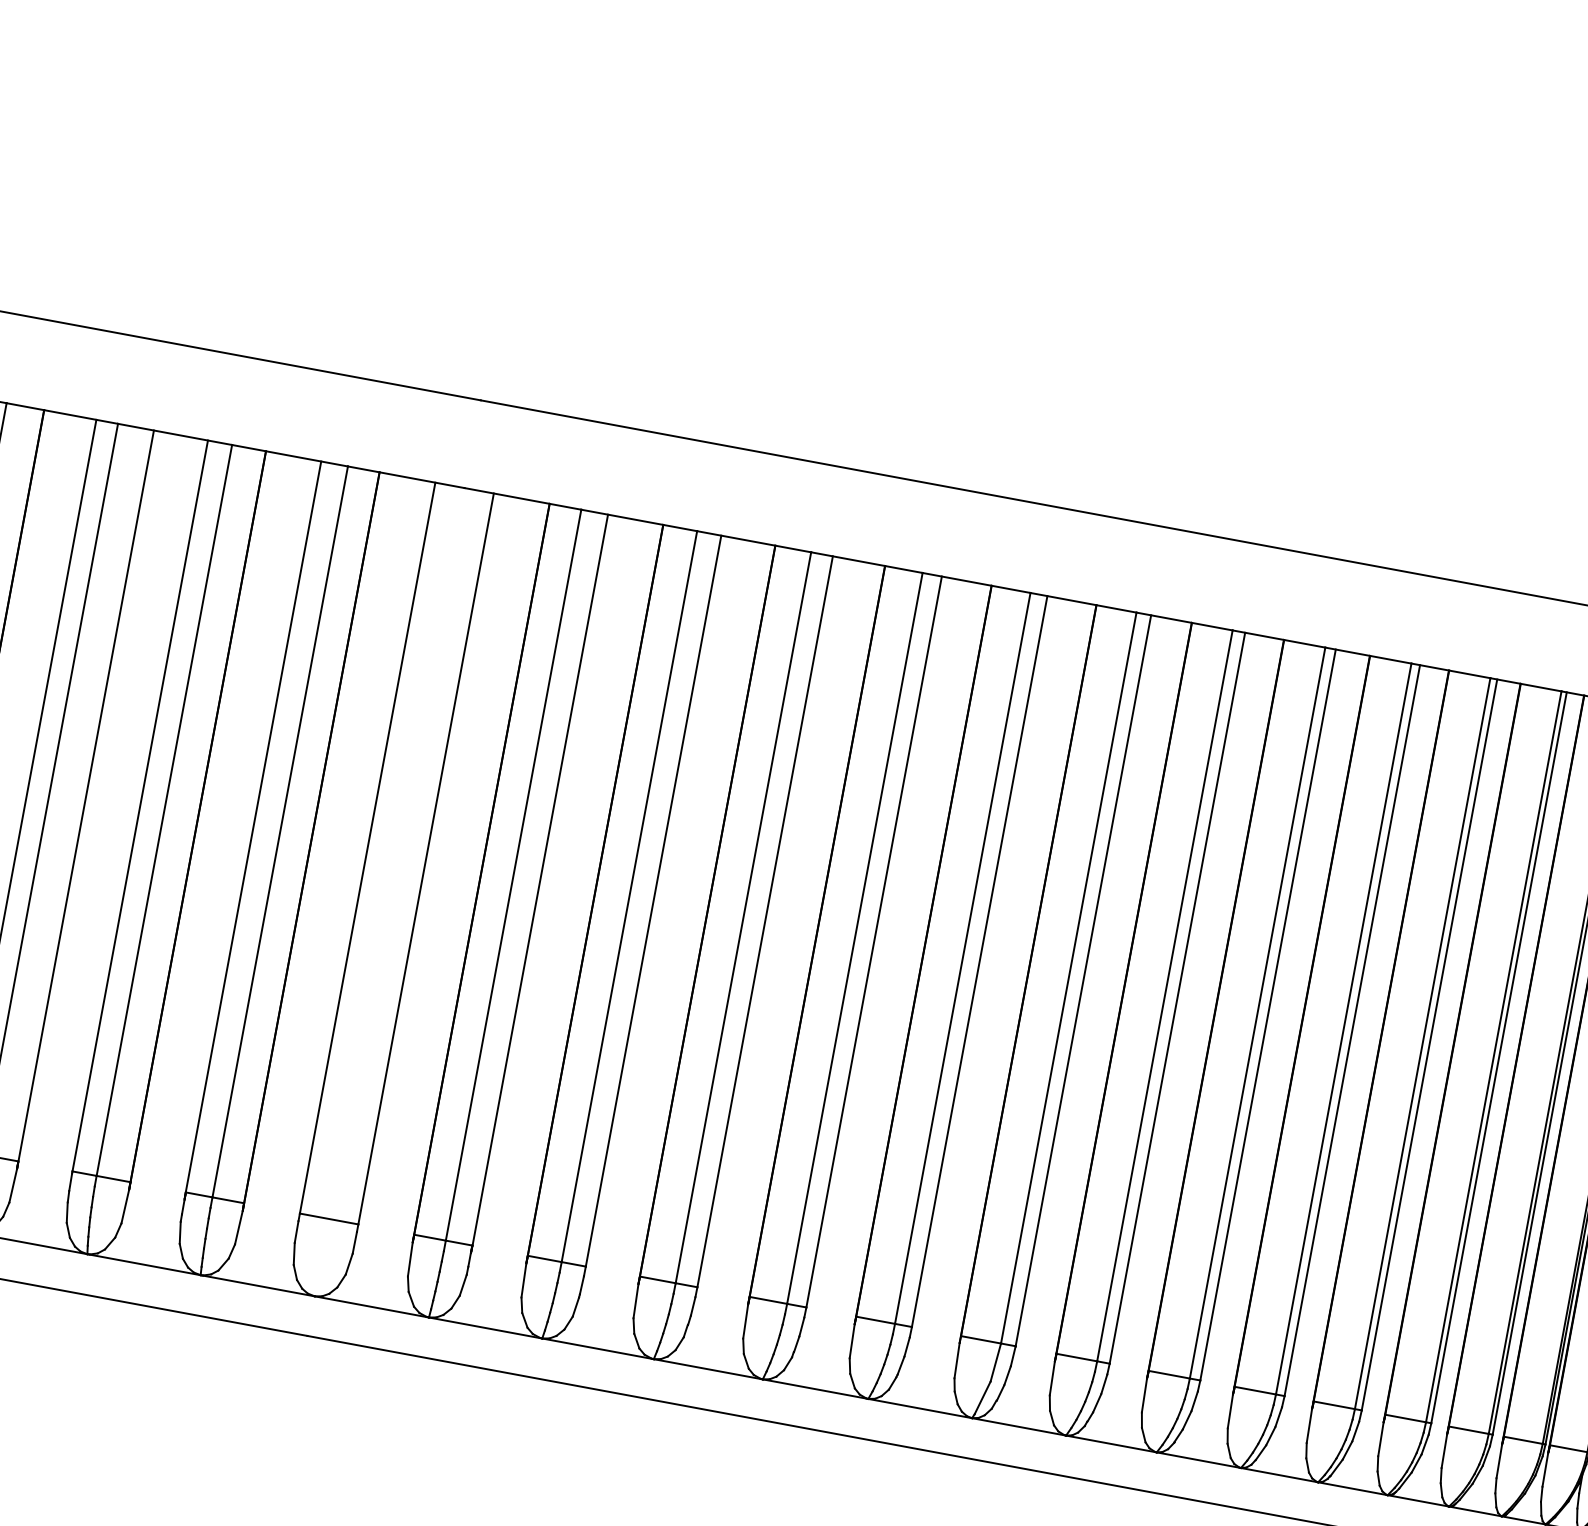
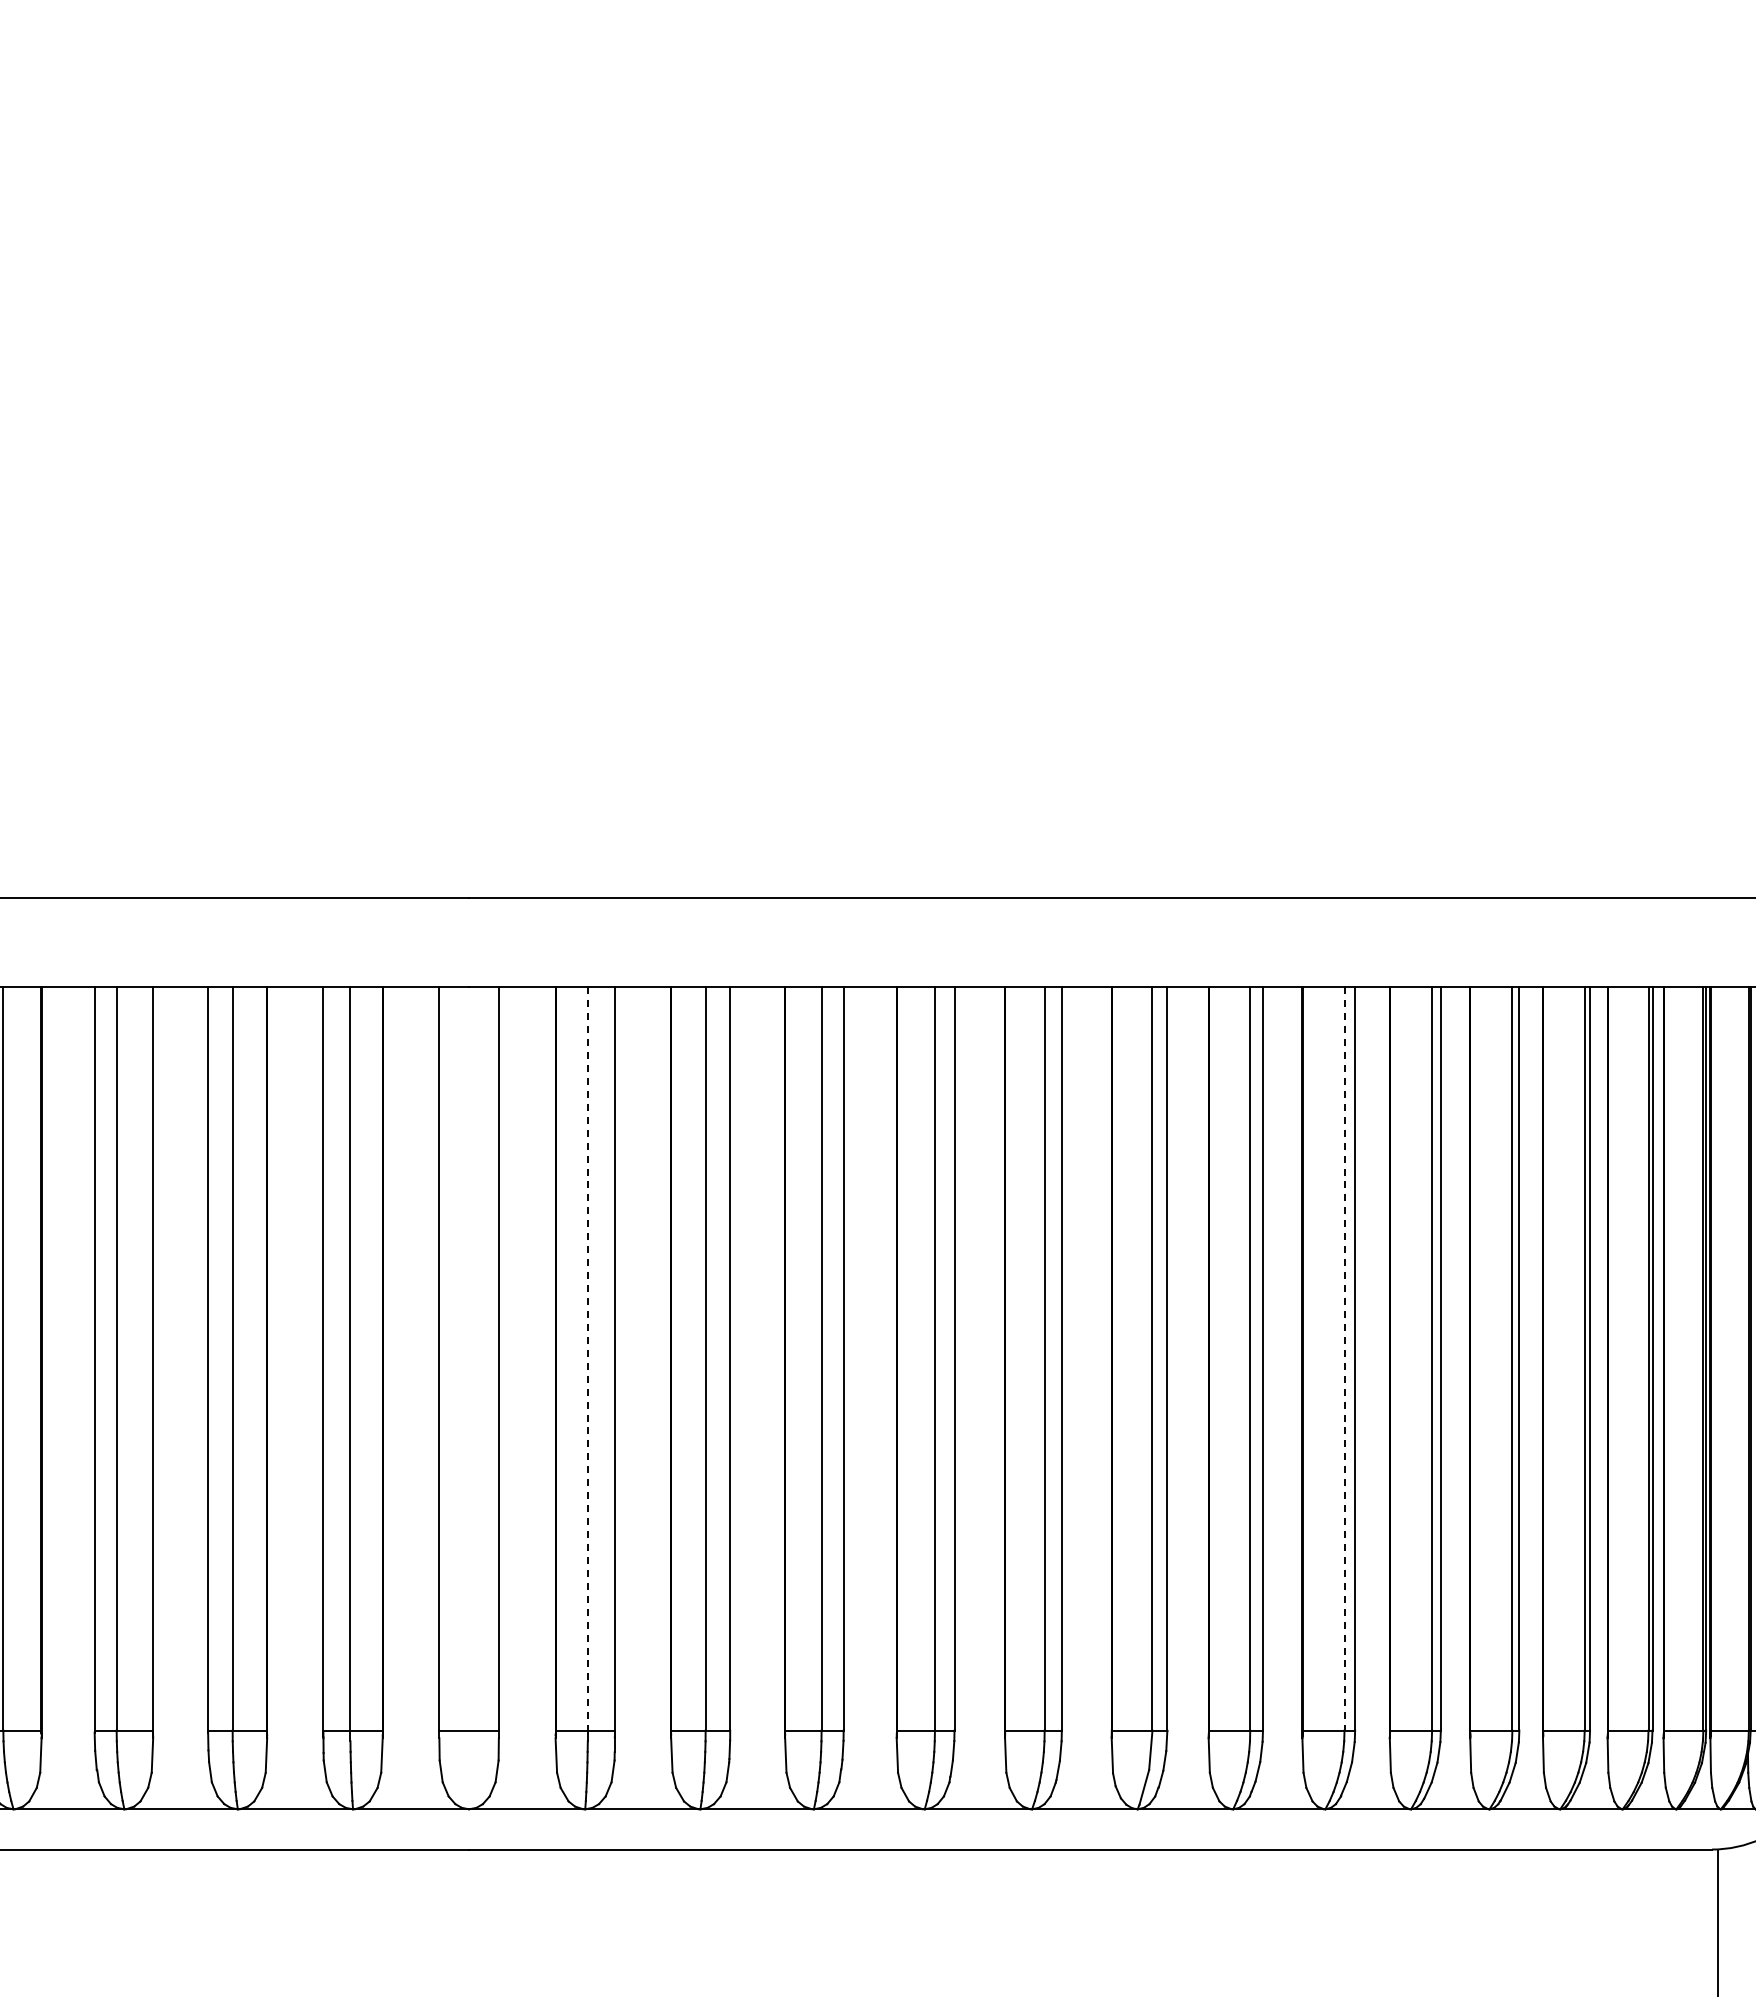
line: (513, 874) -> (587, 1358), solid -> dashed
line: (1257, 1012) -> (1344, 1358), solid -> dashed

